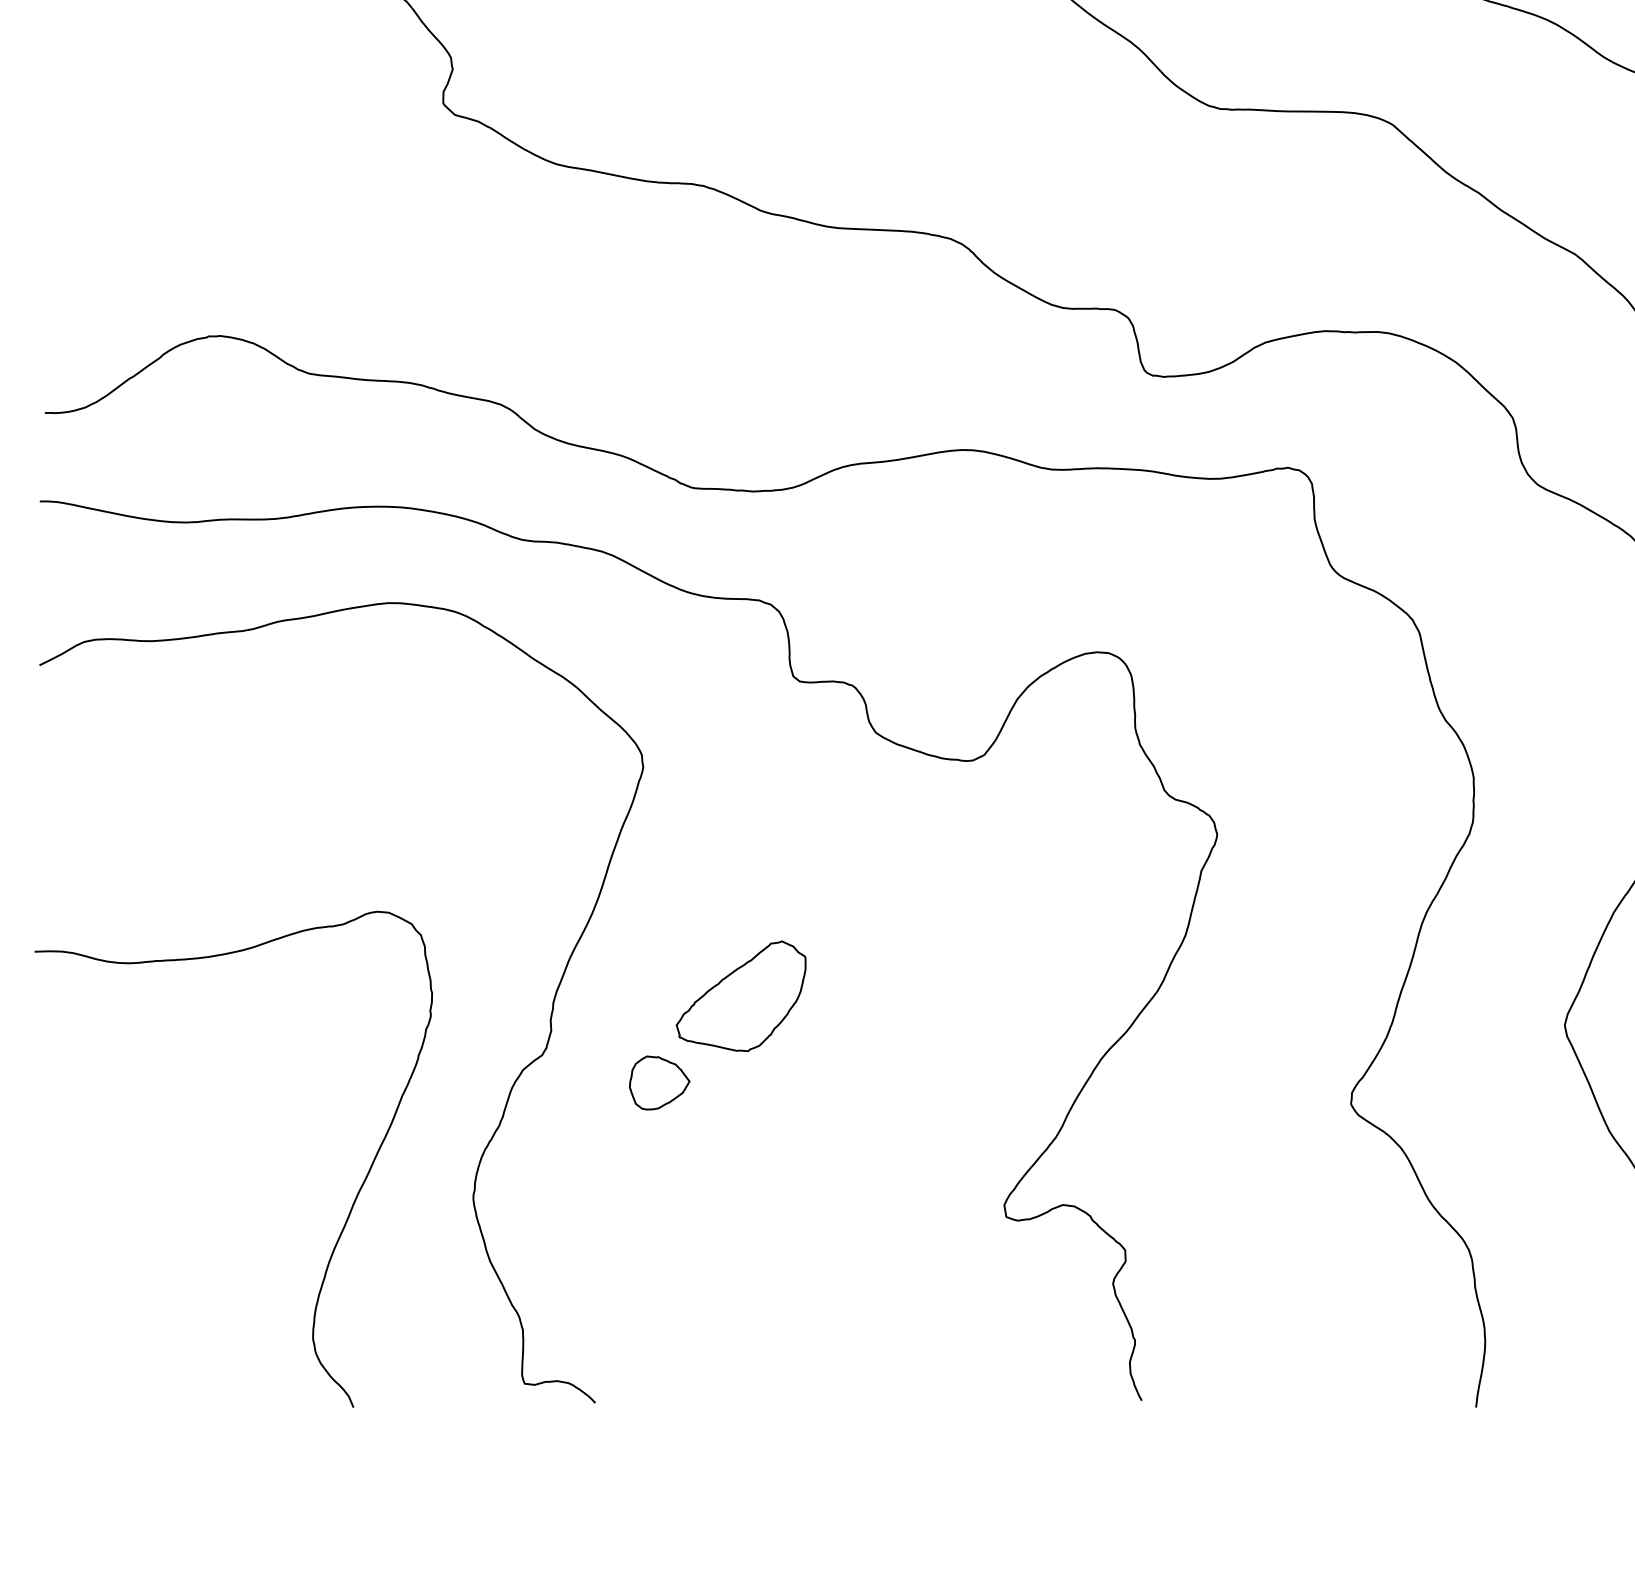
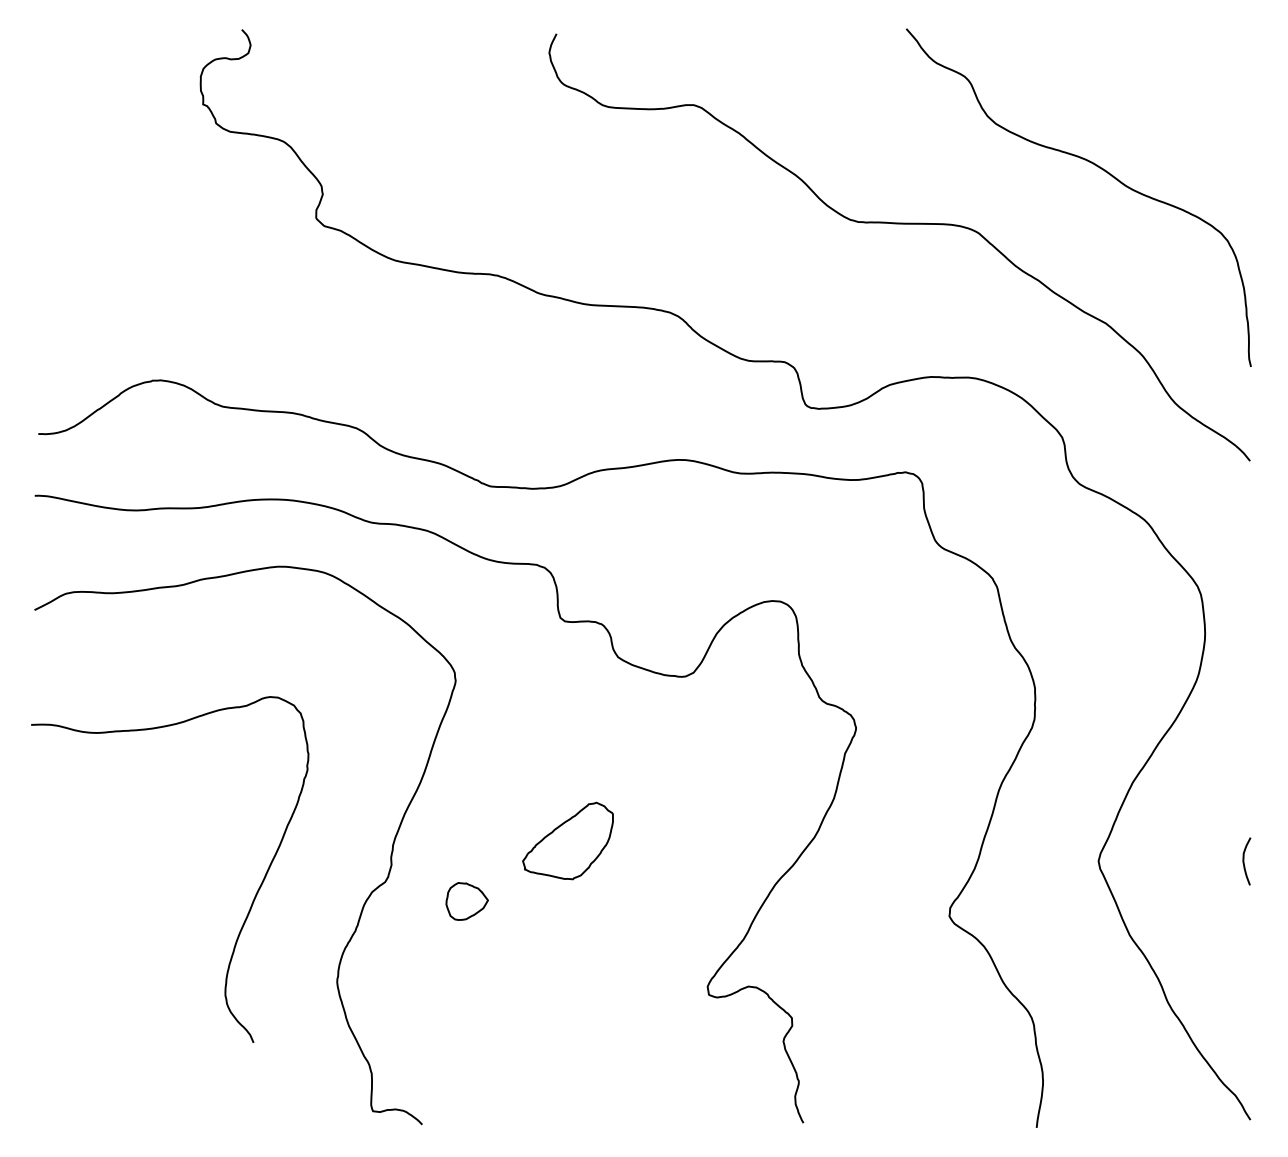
part: (740, 995) -> (567, 840), moved
curve: (351, 1203) -> (252, 900), moved

